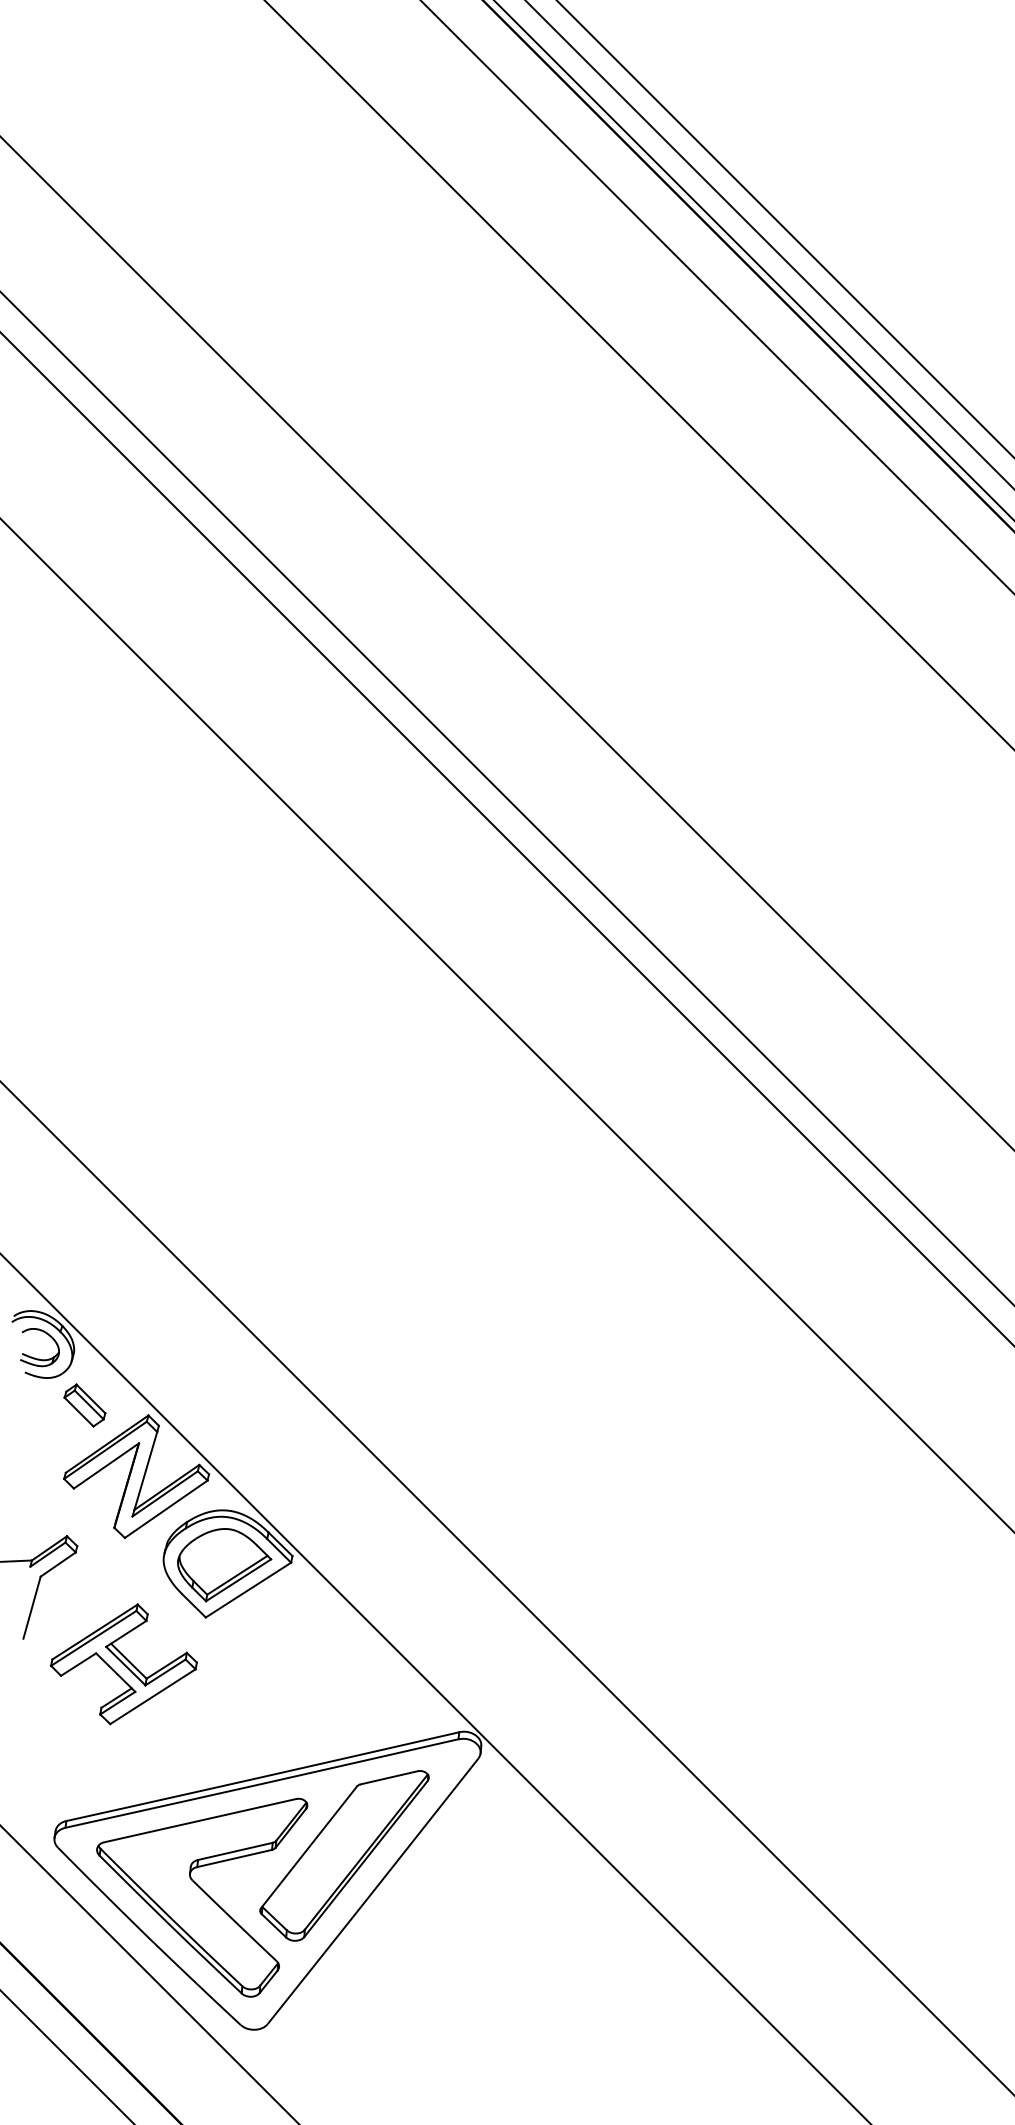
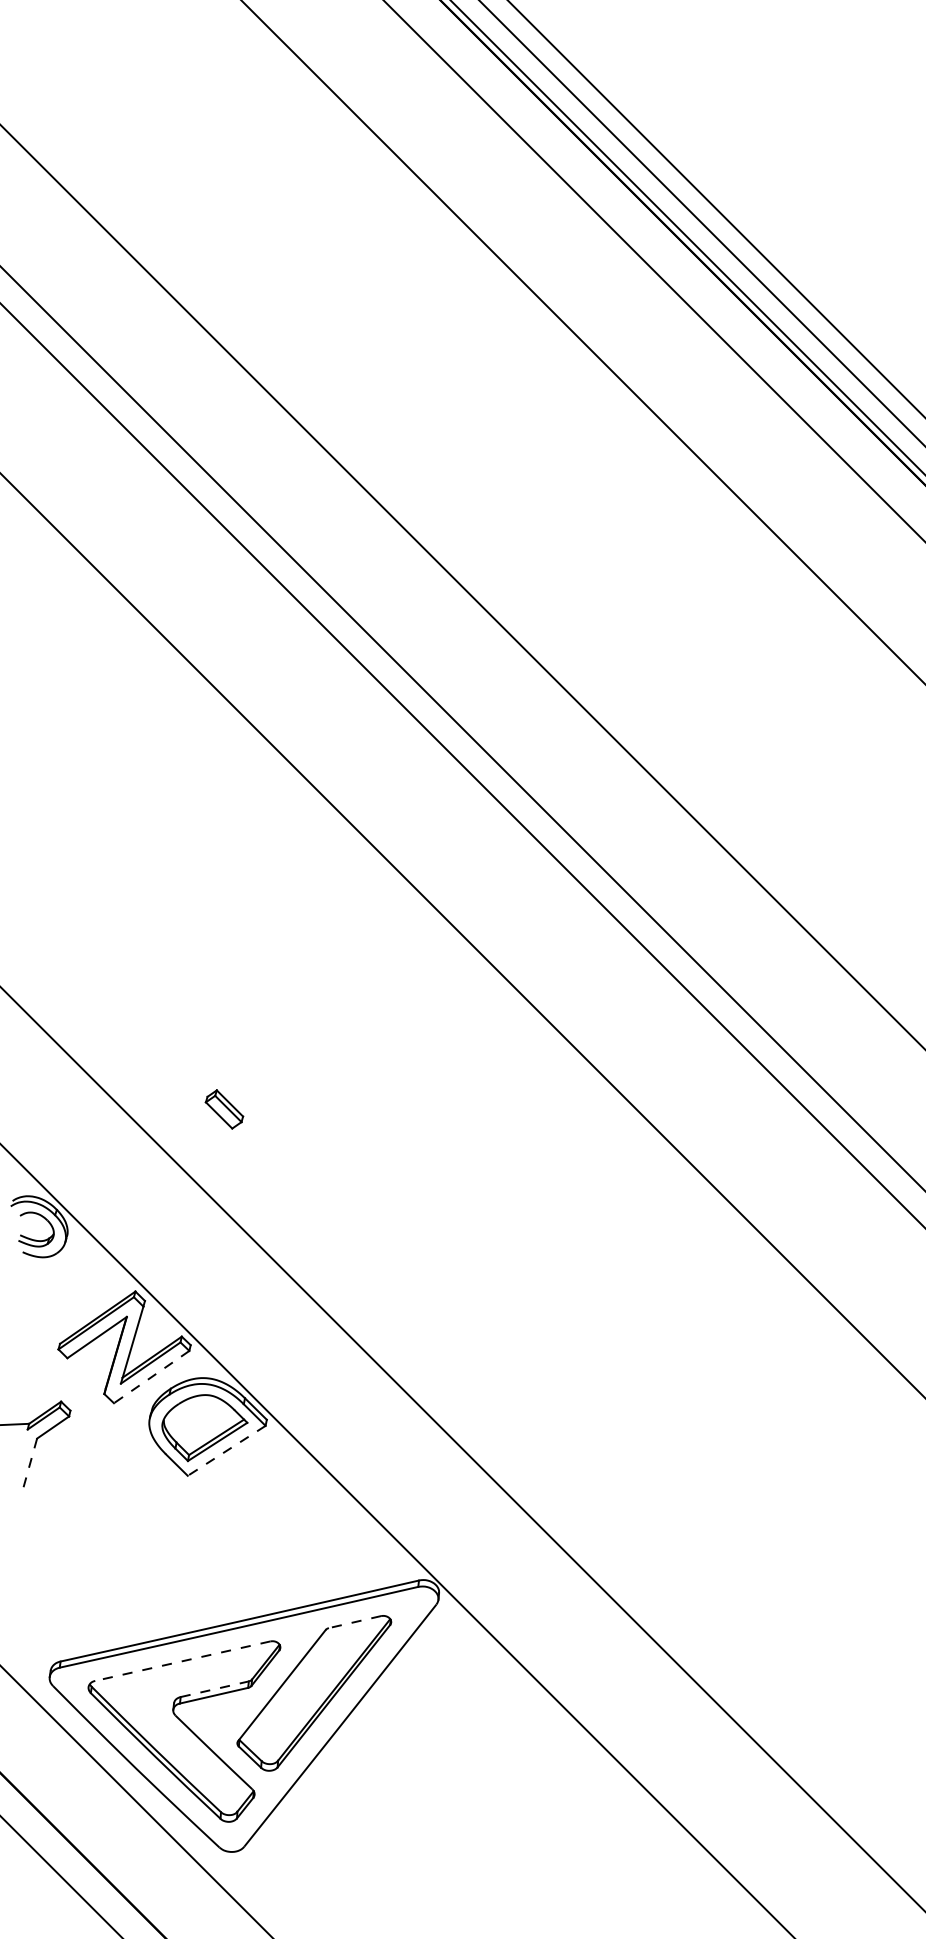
part: (84, 1405) -> (224, 1109), moved
line: (166, 1509) -> (151, 1377), solid -> dashed
line: (248, 1590) -> (226, 1451), solid -> dashed
line: (32, 1608) -> (29, 1467), solid -> dashed
part: (123, 1664) -> (112, 1518), removed
line: (389, 1778) -> (355, 1622), solid -> dashed
line: (200, 1821) -> (182, 1661), solid -> dashed
line: (235, 1851) -> (214, 1689), solid -> dashed

